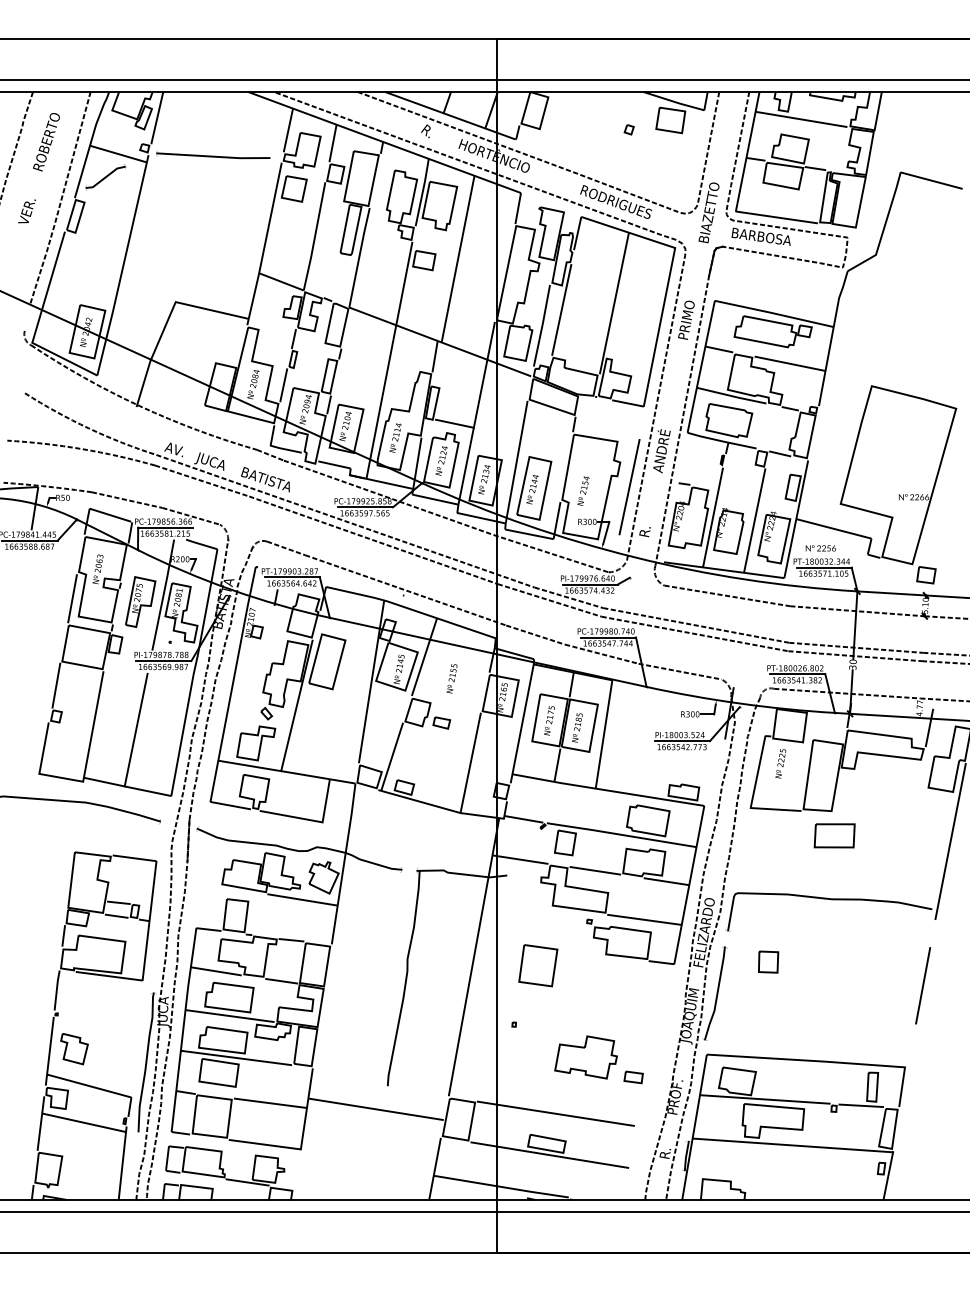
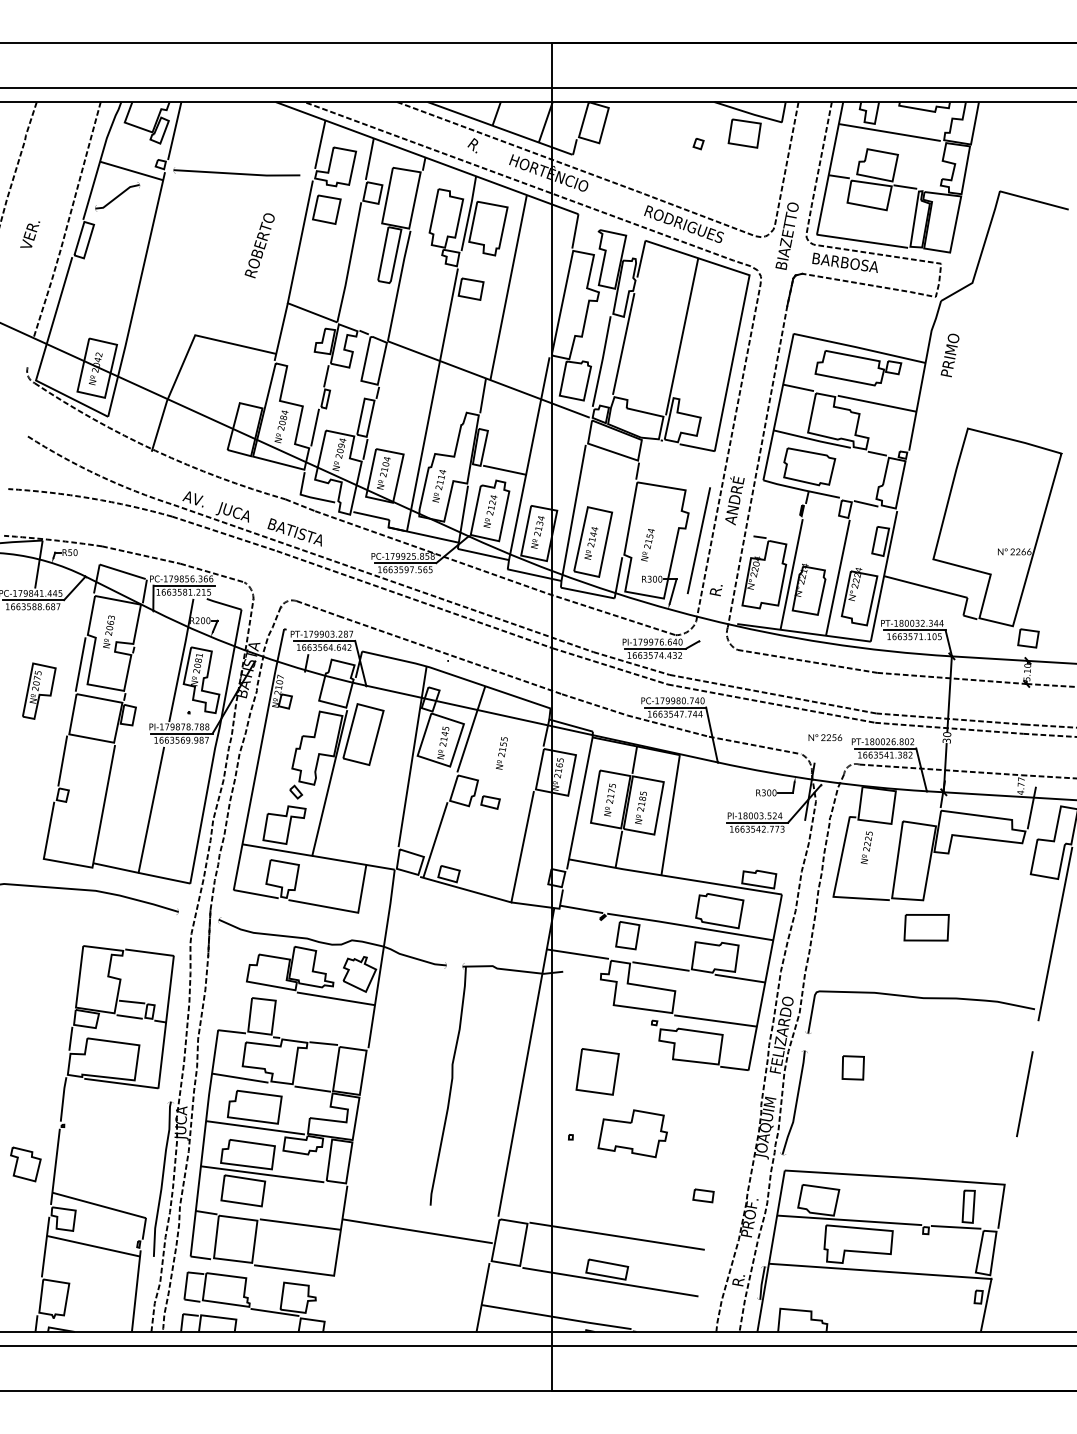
text: (46, 141) -> (259, 245), moved
text: (685, 320) -> (949, 355), moved
text: (821, 548) -> (825, 737), moved
part: (140, 601) -> (39, 690), moved
part: (74, 1049) -> (25, 1164), moved
part: (585, 1057) -> (632, 1133), moved

